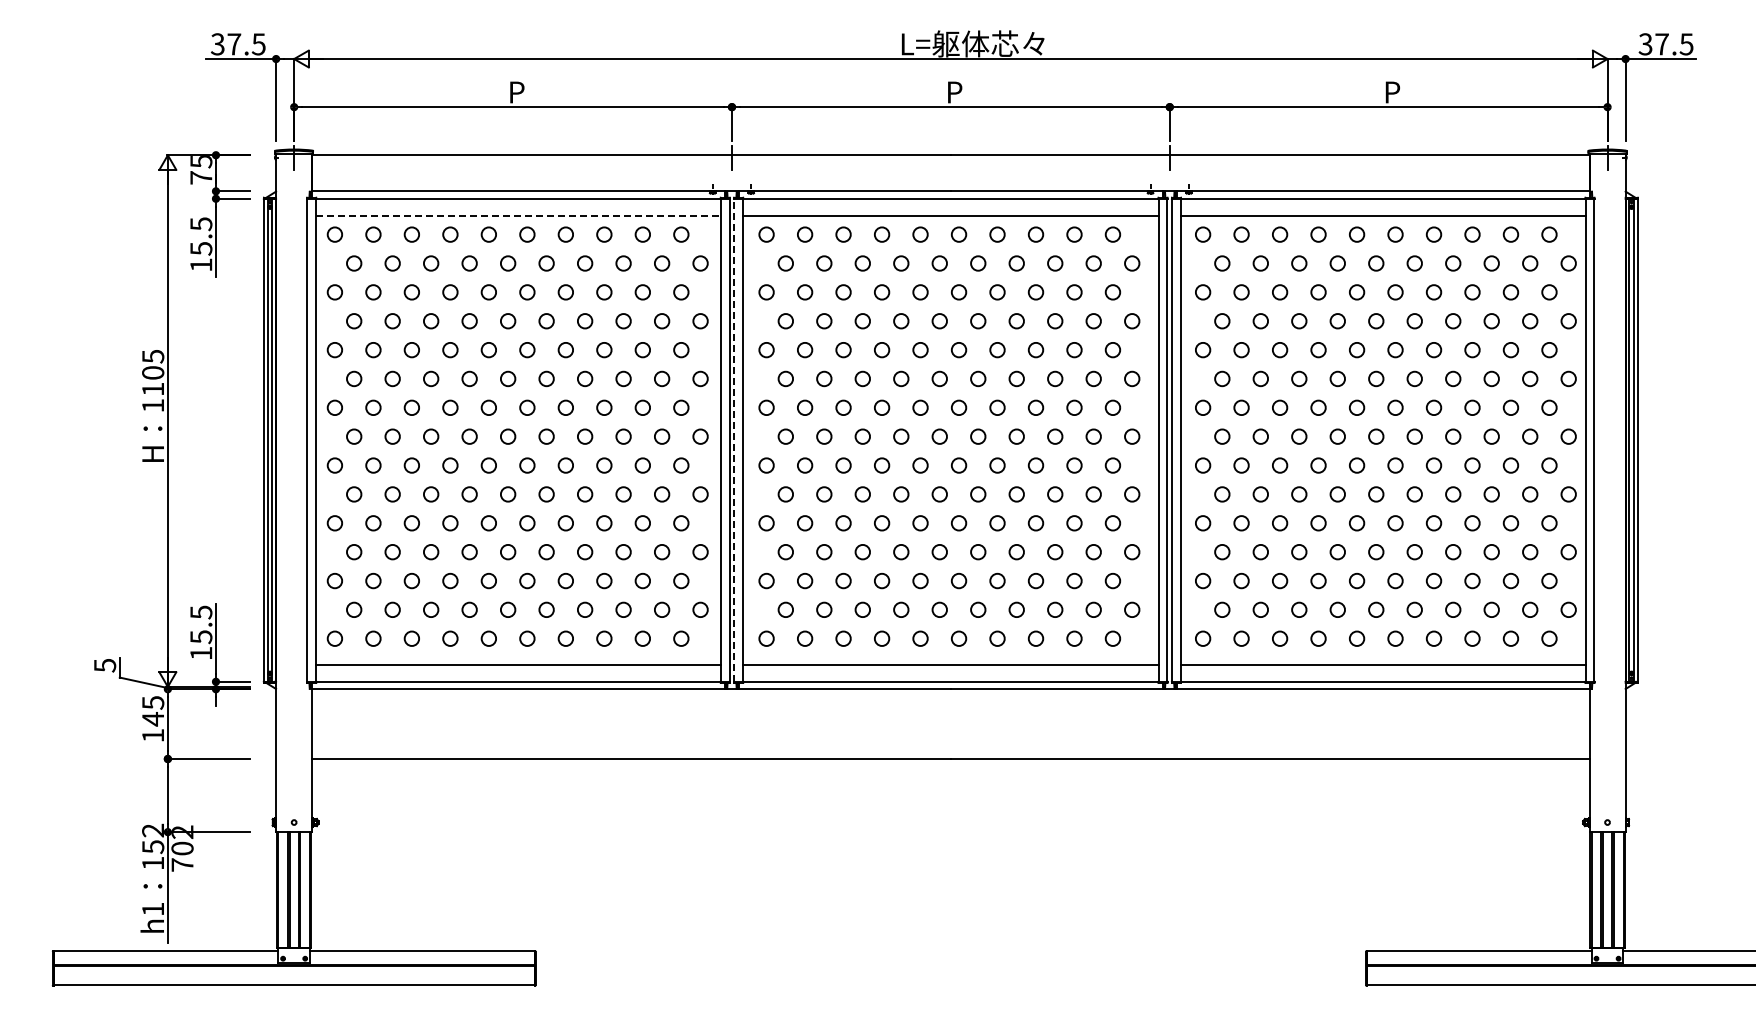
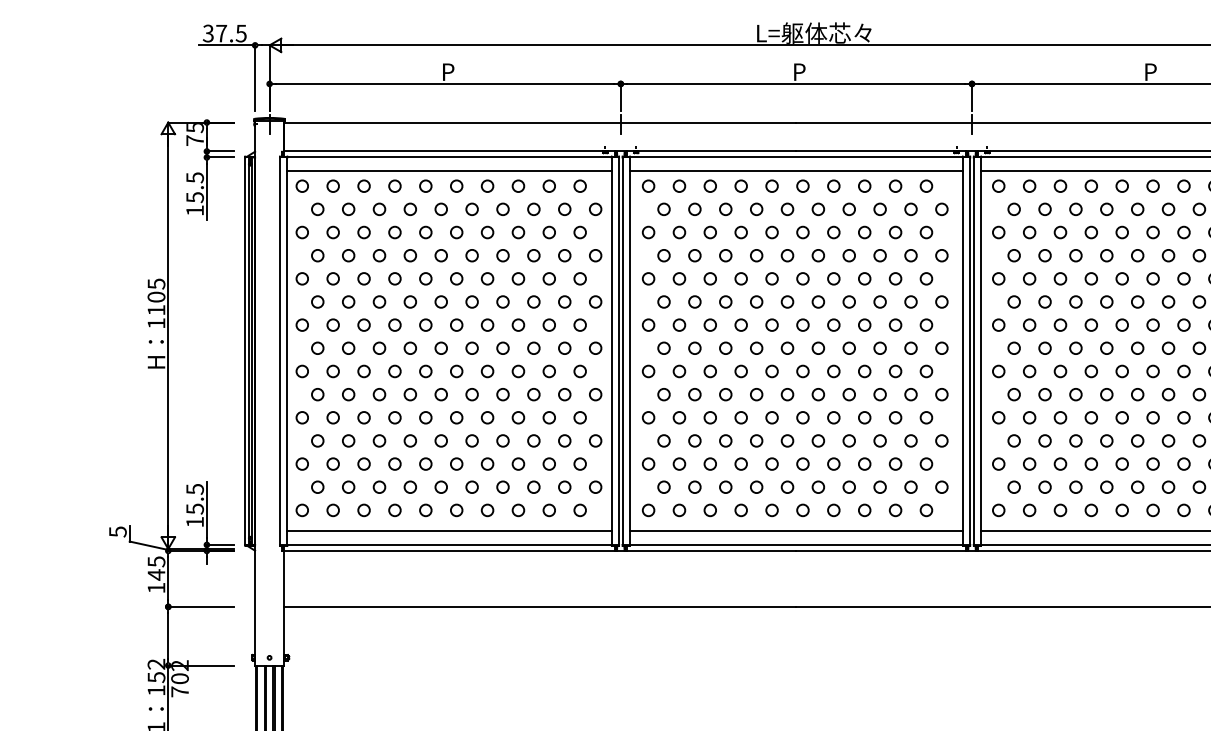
line: (518, 215) -> (449, 170), dashed -> solid
line: (734, 440) -> (622, 351), dashed -> solid

